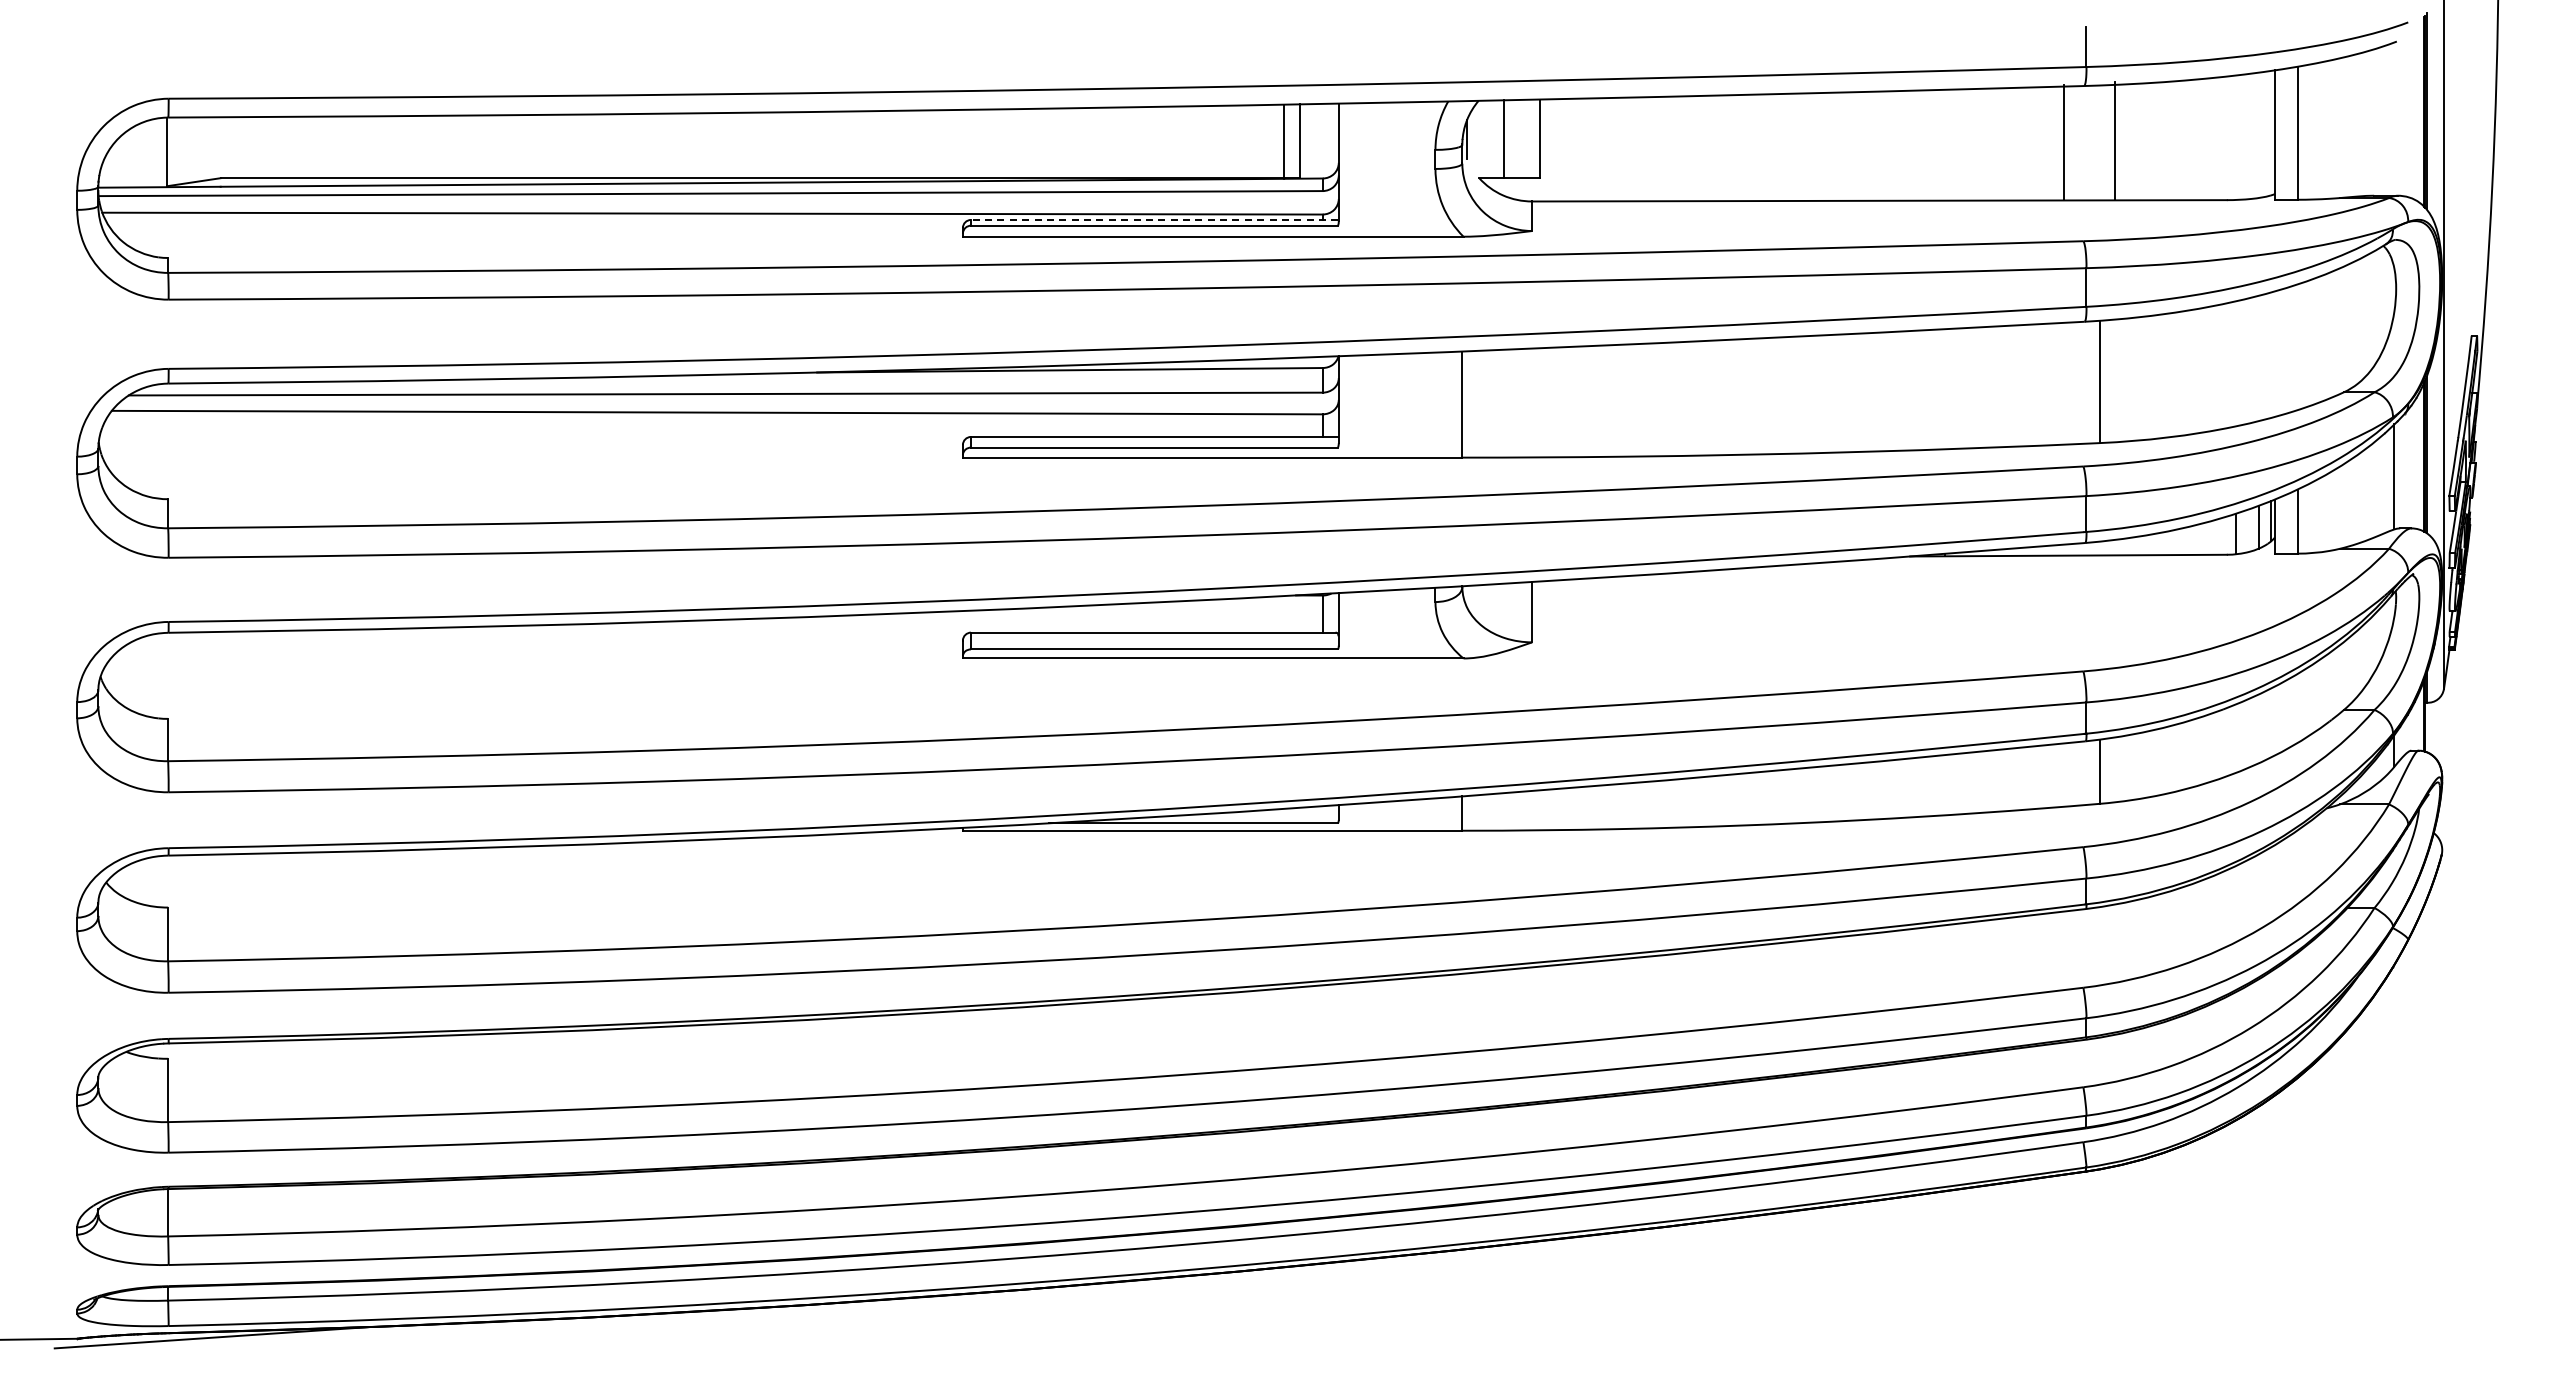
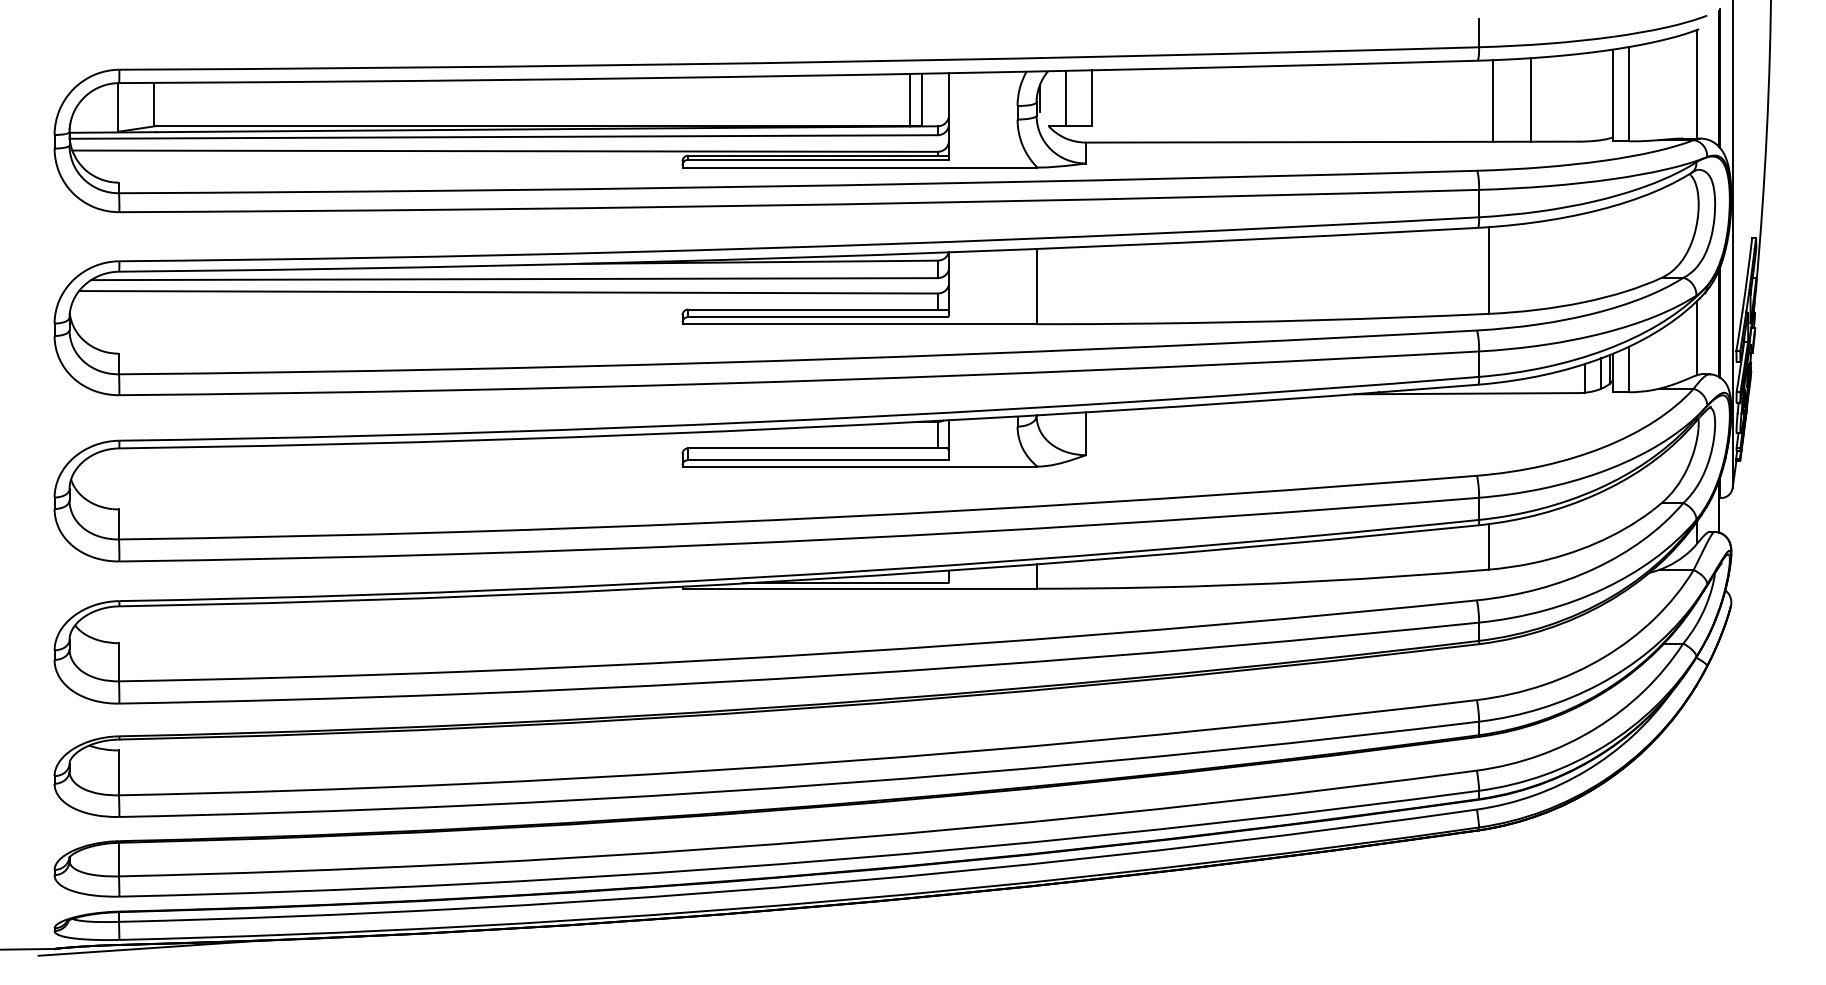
line: (2394, 118) -> (1697, 83), added
line: (2115, 141) -> (1530, 100), moved
line: (2063, 142) -> (1492, 100), moved
line: (217, 147) -> (154, 104), added
line: (1154, 219) -> (818, 155), dashed -> solid

